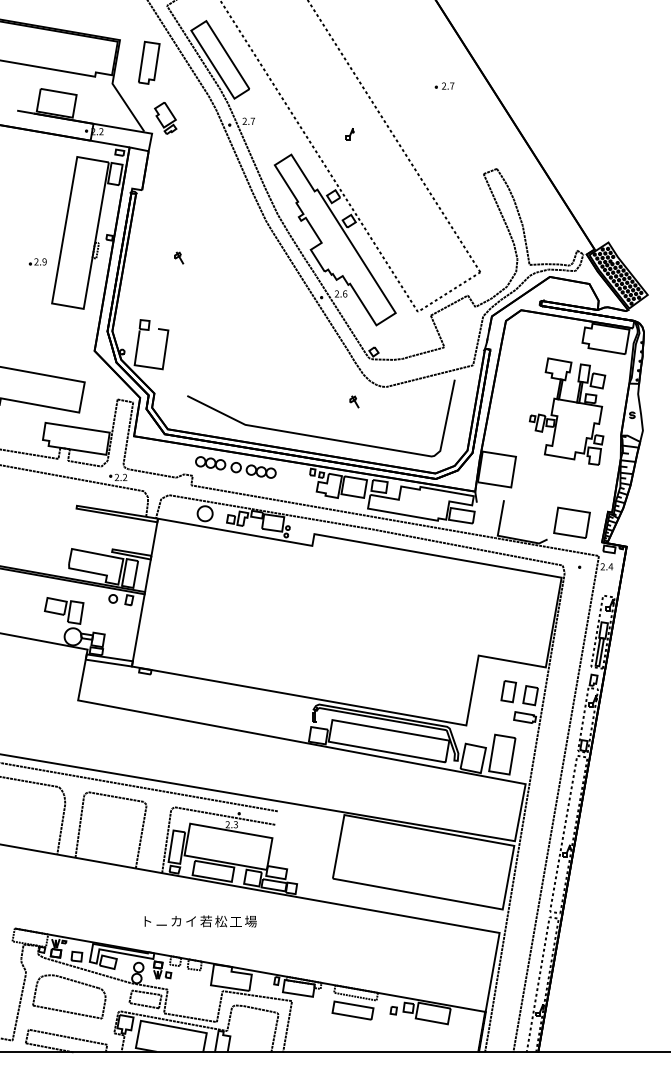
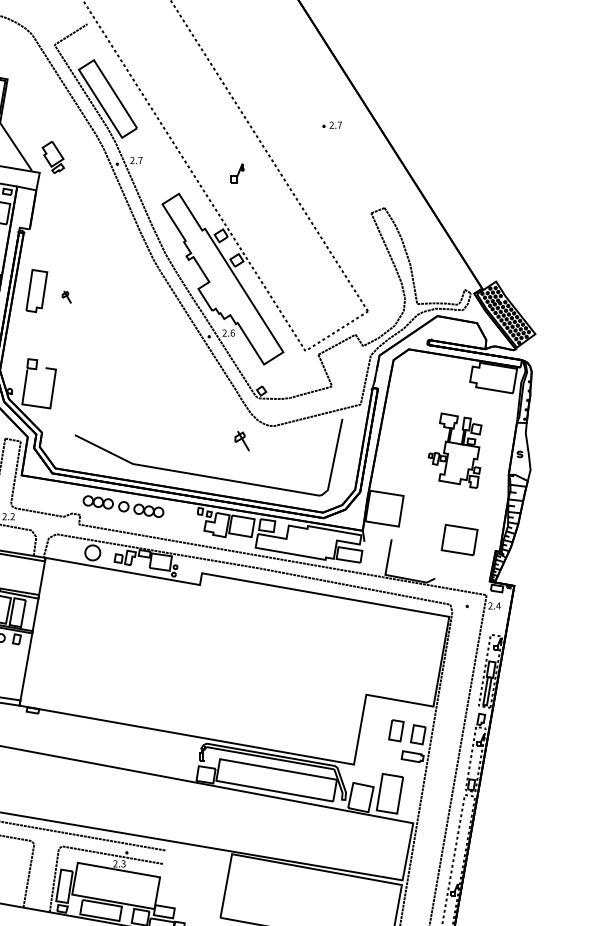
part: (149, 62) -> (37, 290), moved
part: (349, 134) -> (237, 173), size x1.6
part: (354, 401) -> (242, 440), size x1.6
part: (567, 411) -> (455, 450), size x0.7
part: (571, 522) -> (459, 539), moved

